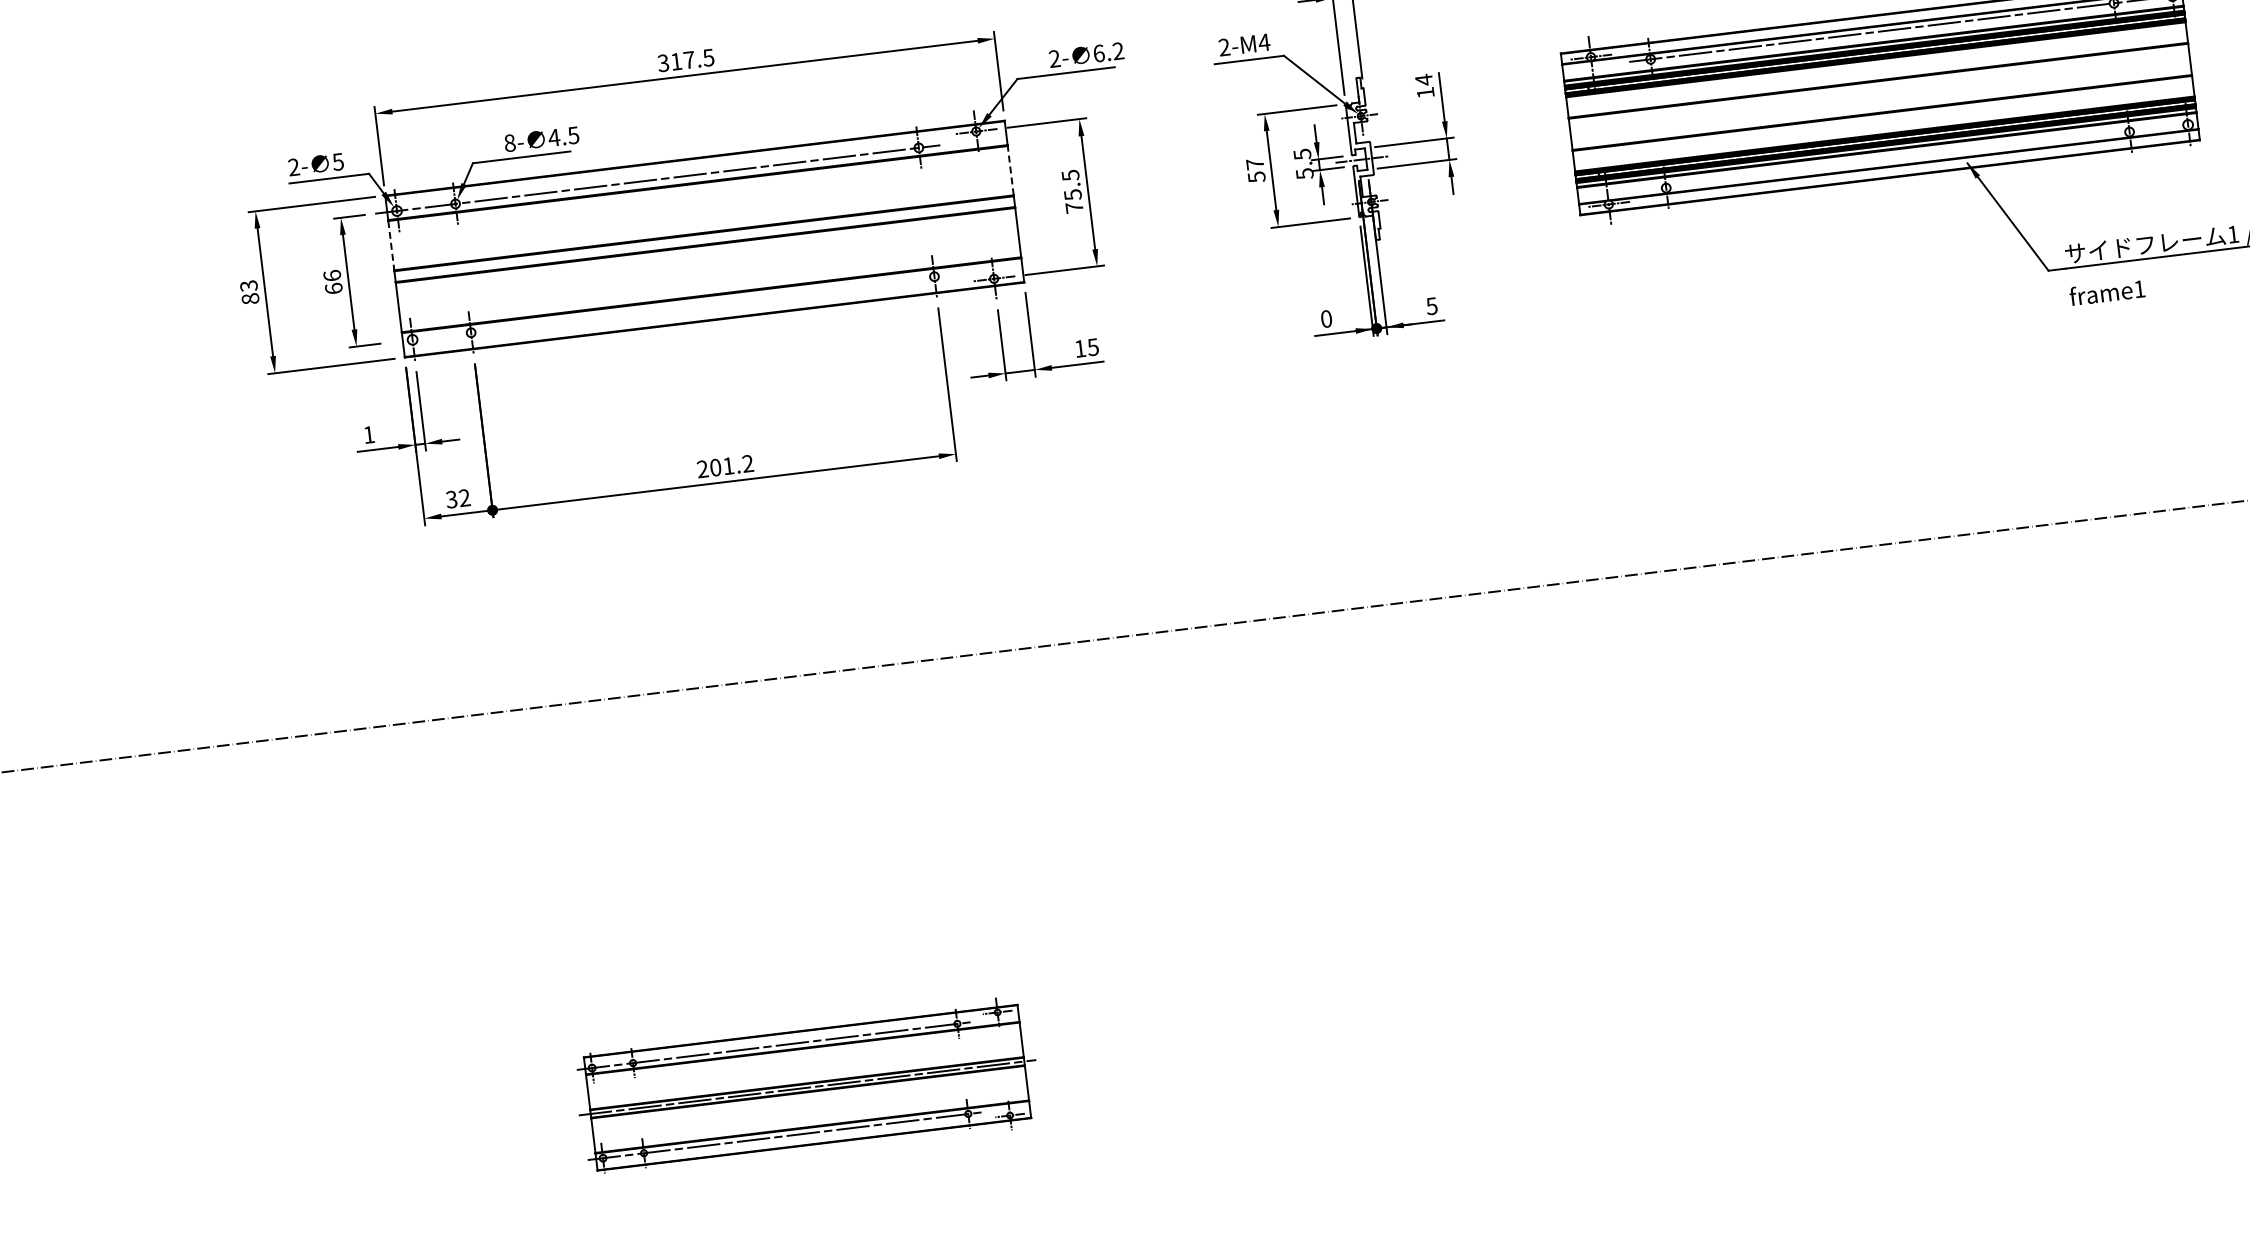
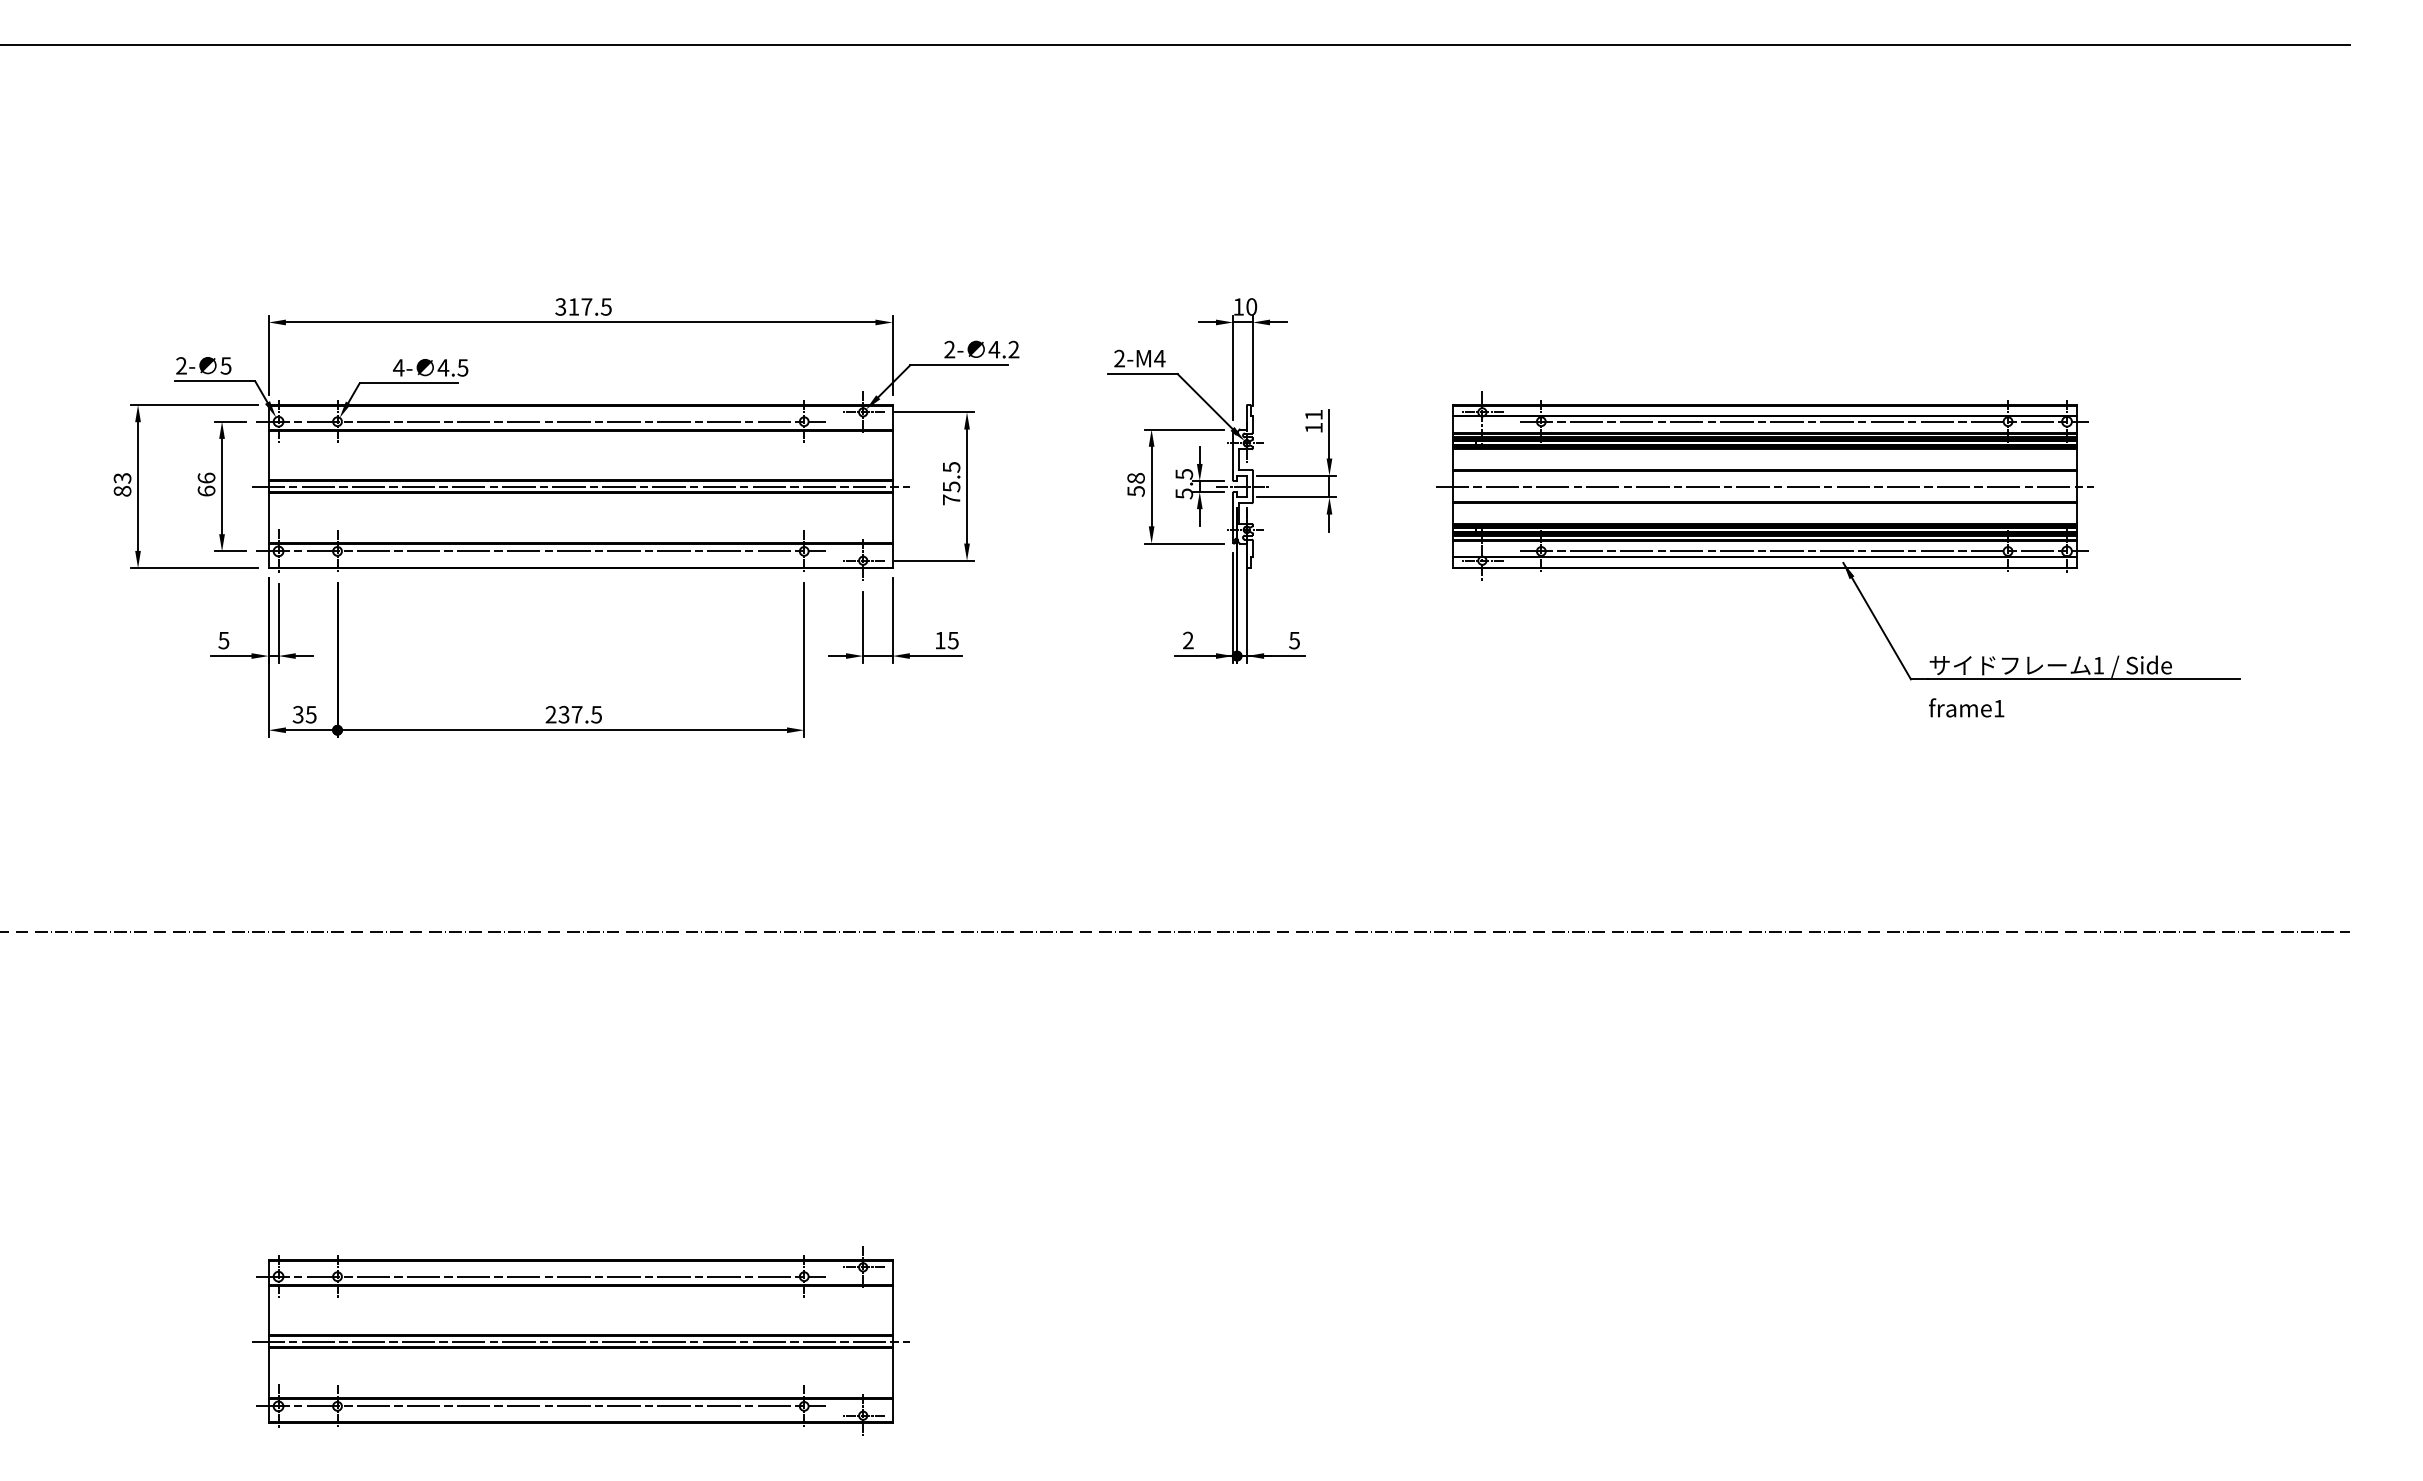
text: (1099, 53) -> (994, 349), 6.2 -> 4.2
text: (1423, 79) -> (1313, 414), 14 -> 11
line: (1879, 96) -> (1764, 486), added
text: (509, 142) -> (398, 367), 8- -> 4-
line: (1927, 156) -> (1804, 551), added
text: (1254, 163) -> (1135, 477), 57 -> 58
line: (1010, 170) -> (892, 455), dashed -> solid
line: (704, 239) -> (580, 486), added
line: (391, 245) -> (268, 455), dashed -> solid
line: (672, 308) -> (540, 551), added
text: (1326, 318) -> (1188, 640), 0 -> 2
text: (368, 434) -> (223, 640), 1 -> 5
text: (730, 465) -> (579, 714), 201.2 -> 237.5
text: (463, 497) -> (310, 714), 32 -> 35
part: (807, 1086) -> (580, 1340), size x1.43

